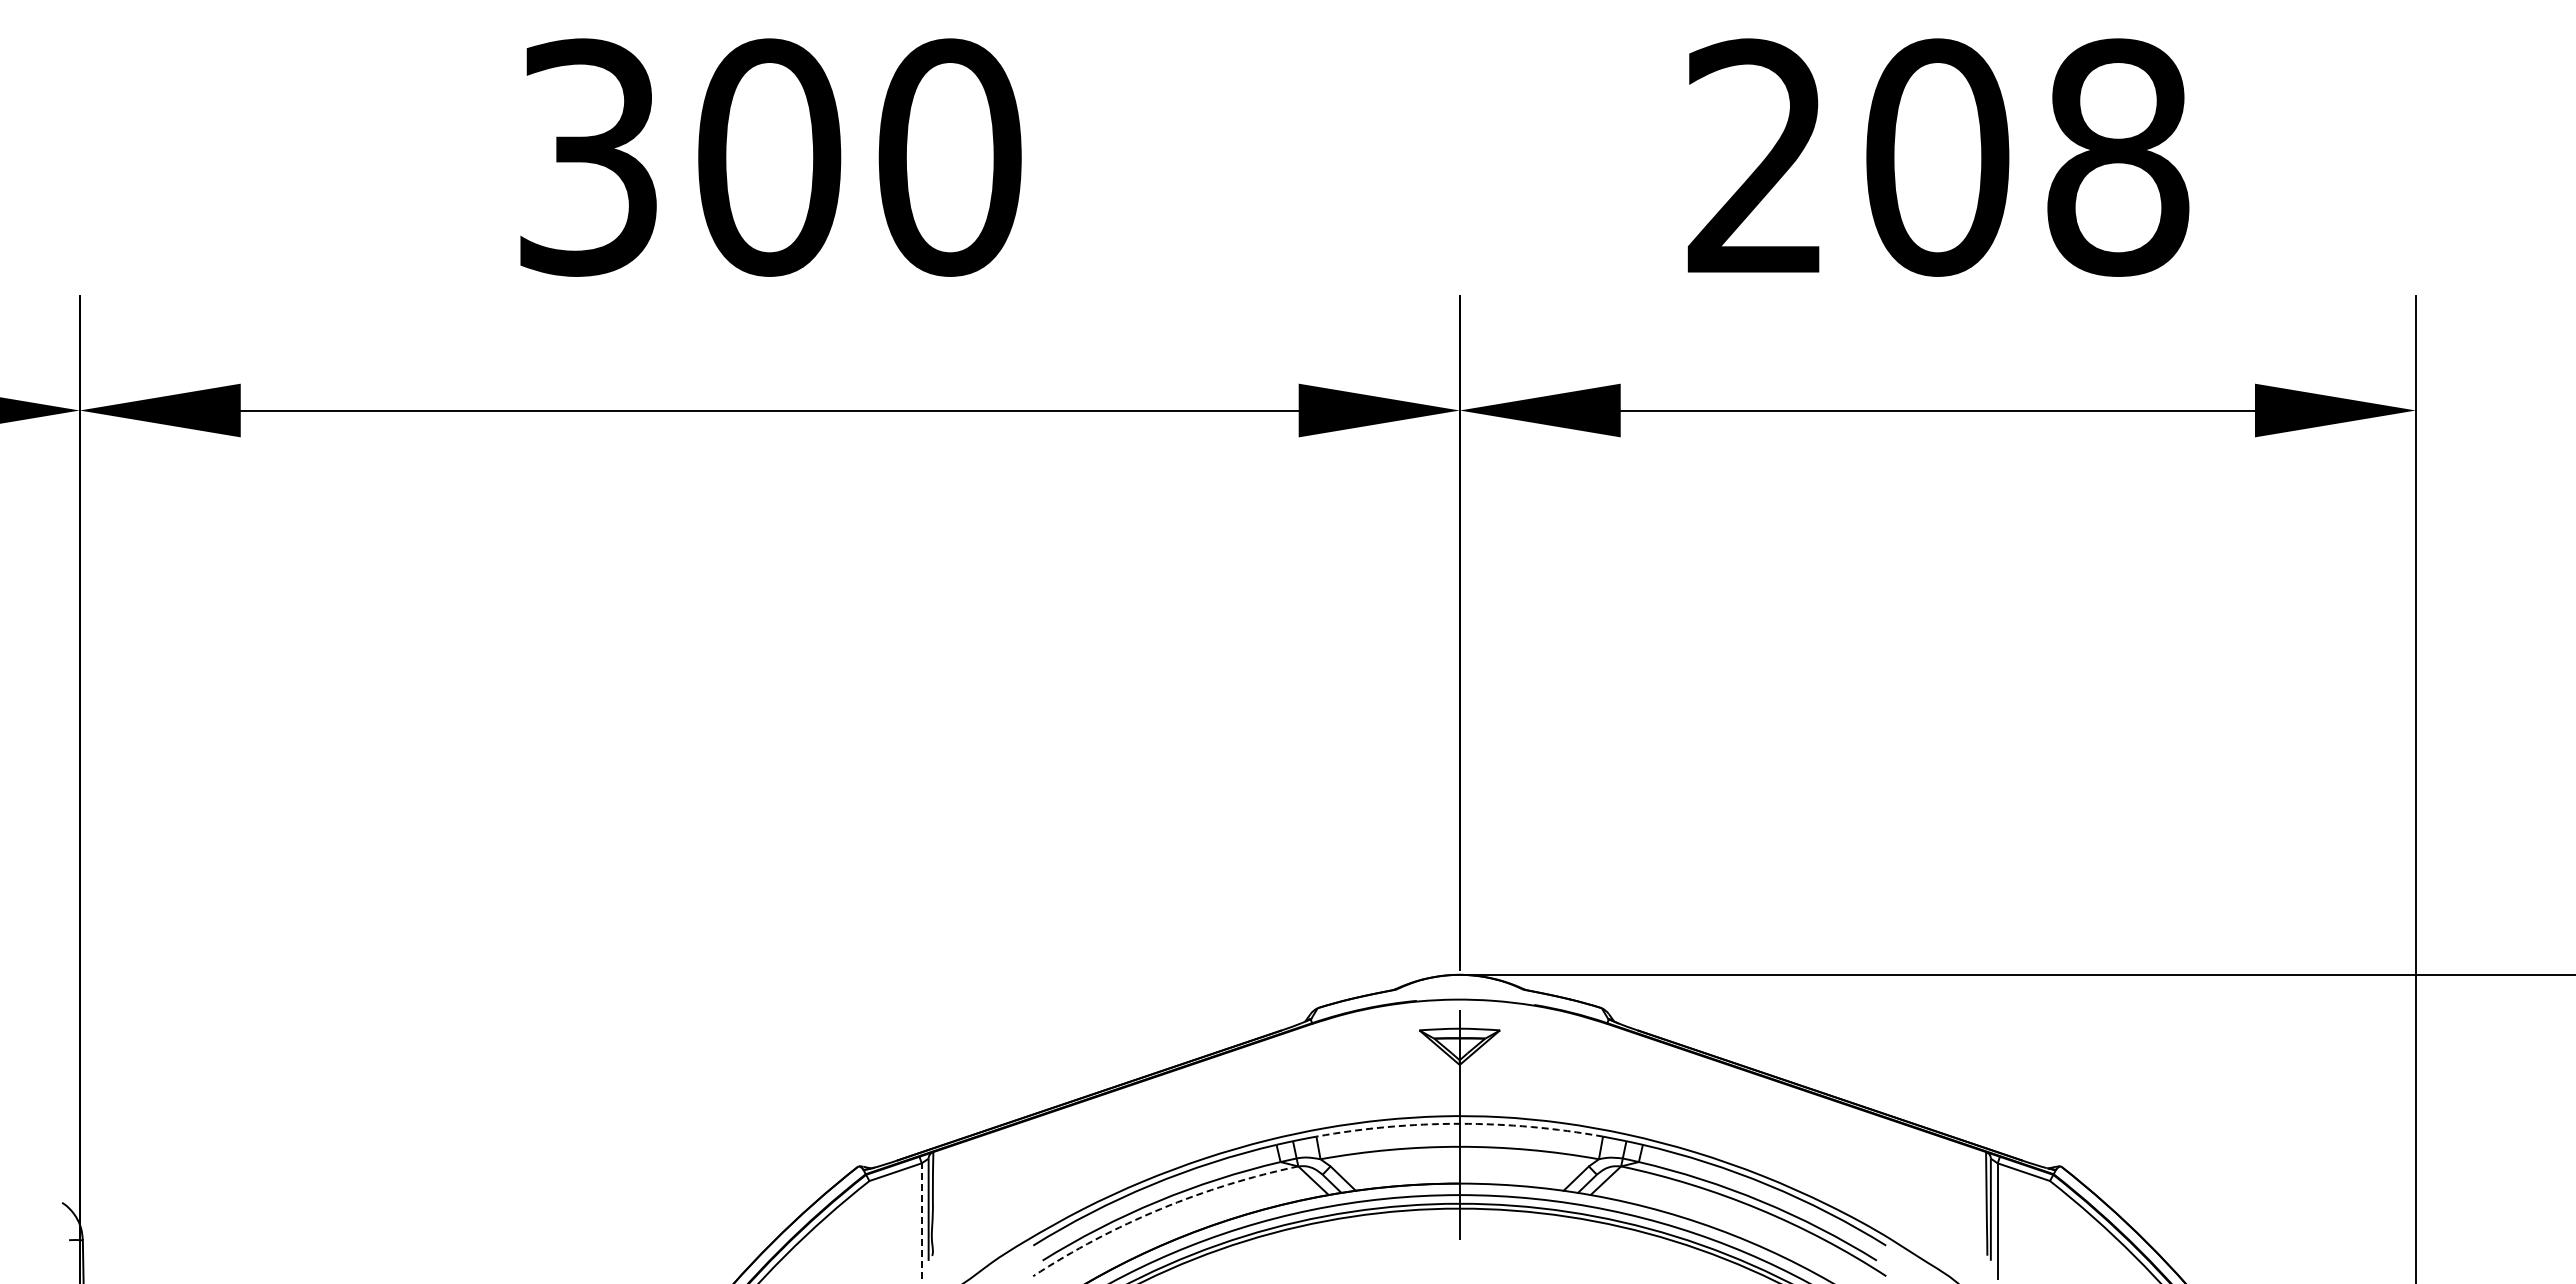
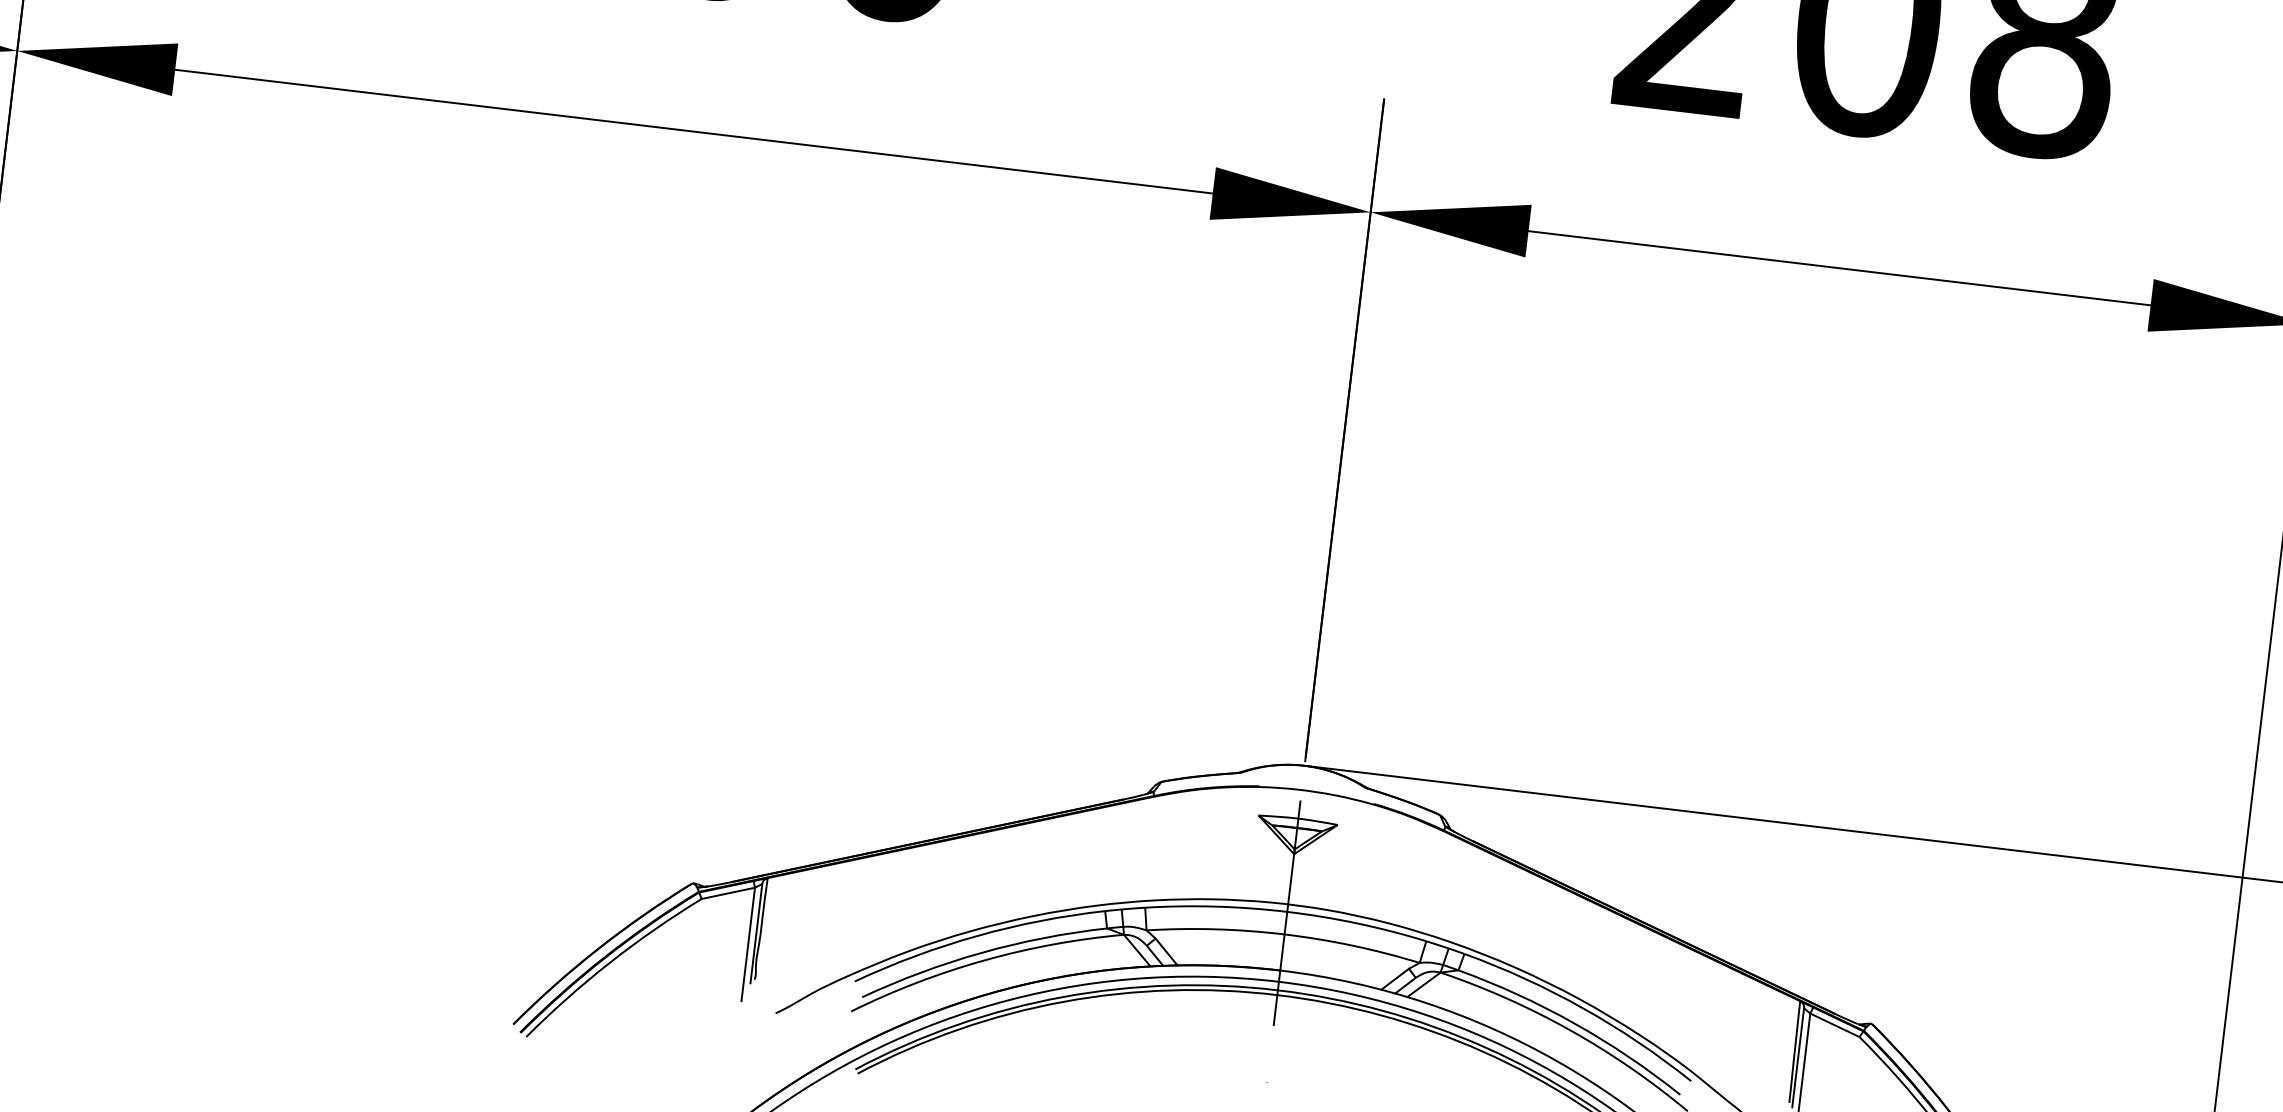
arc: (1459, 1123) -> (1287, 911), dashed -> solid
arc: (1160, 1209) -> (983, 960), dashed -> solid
line: (921, 1221) -> (747, 944), dashed -> solid

